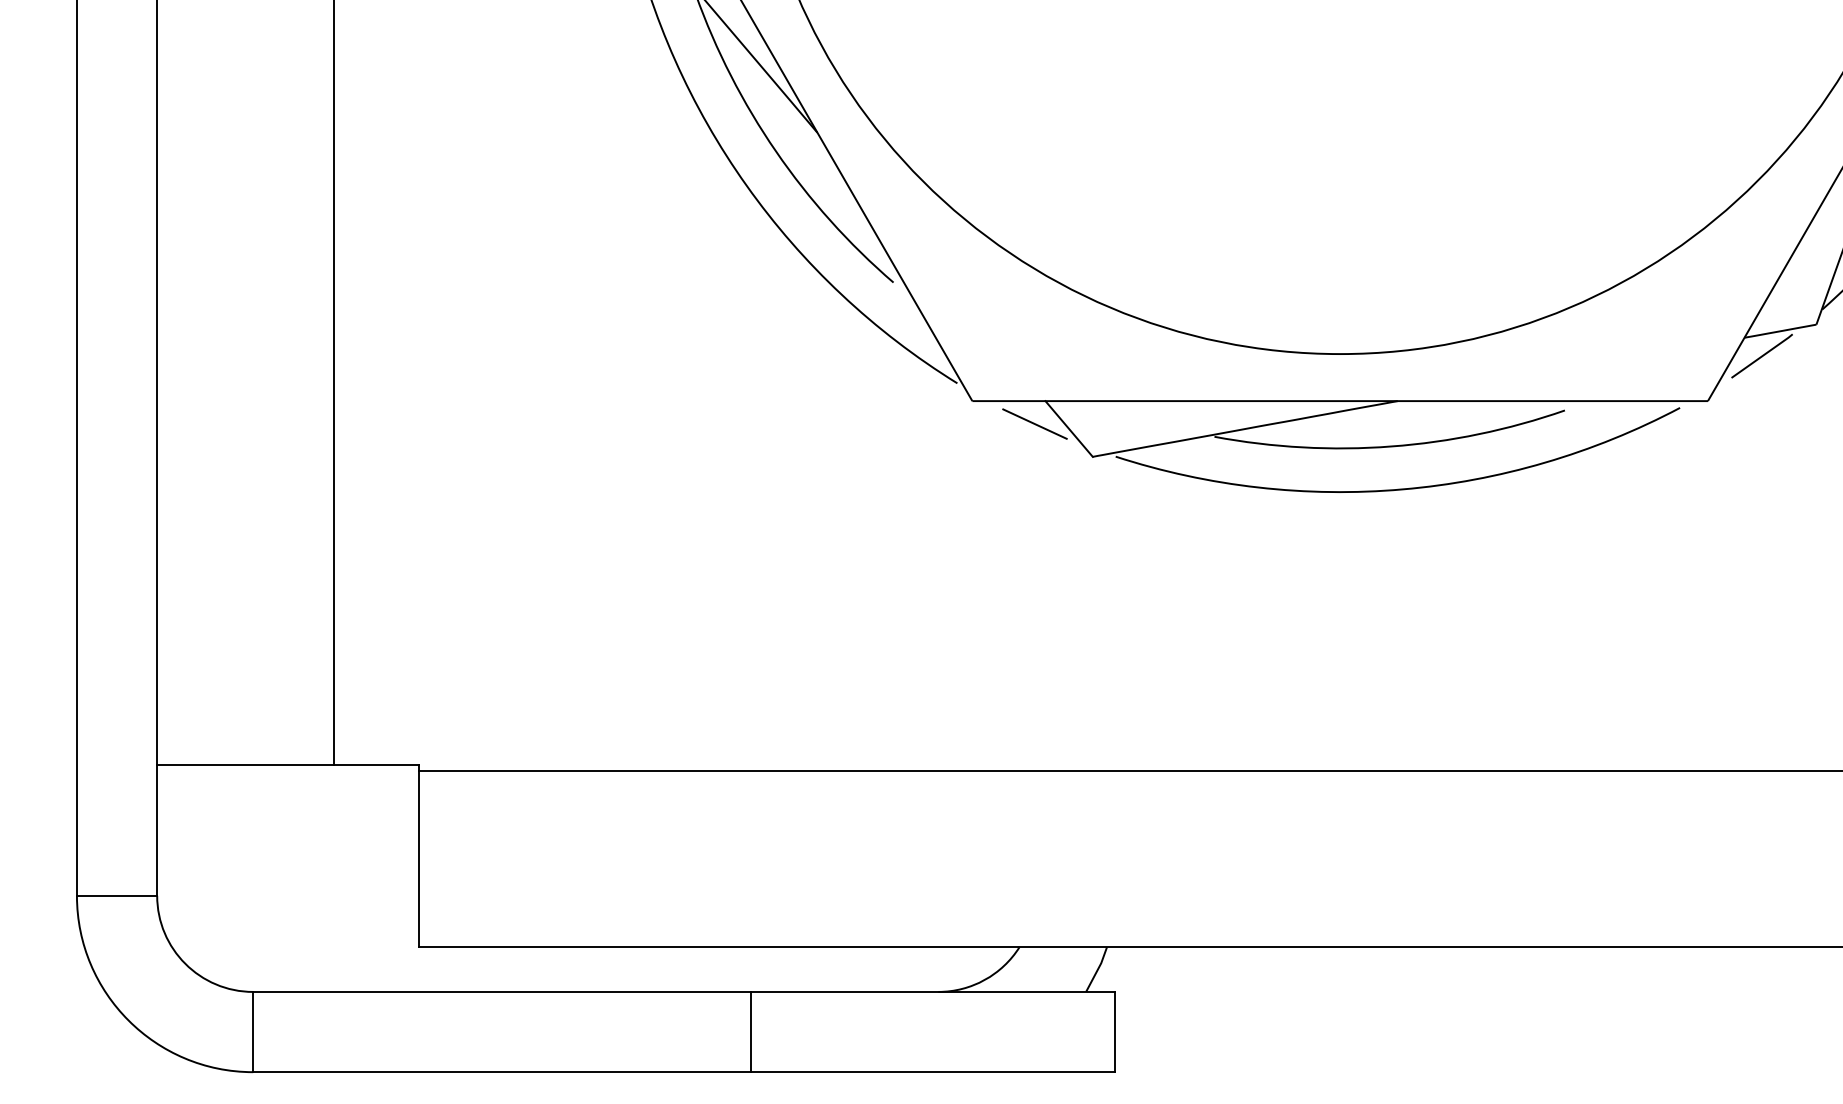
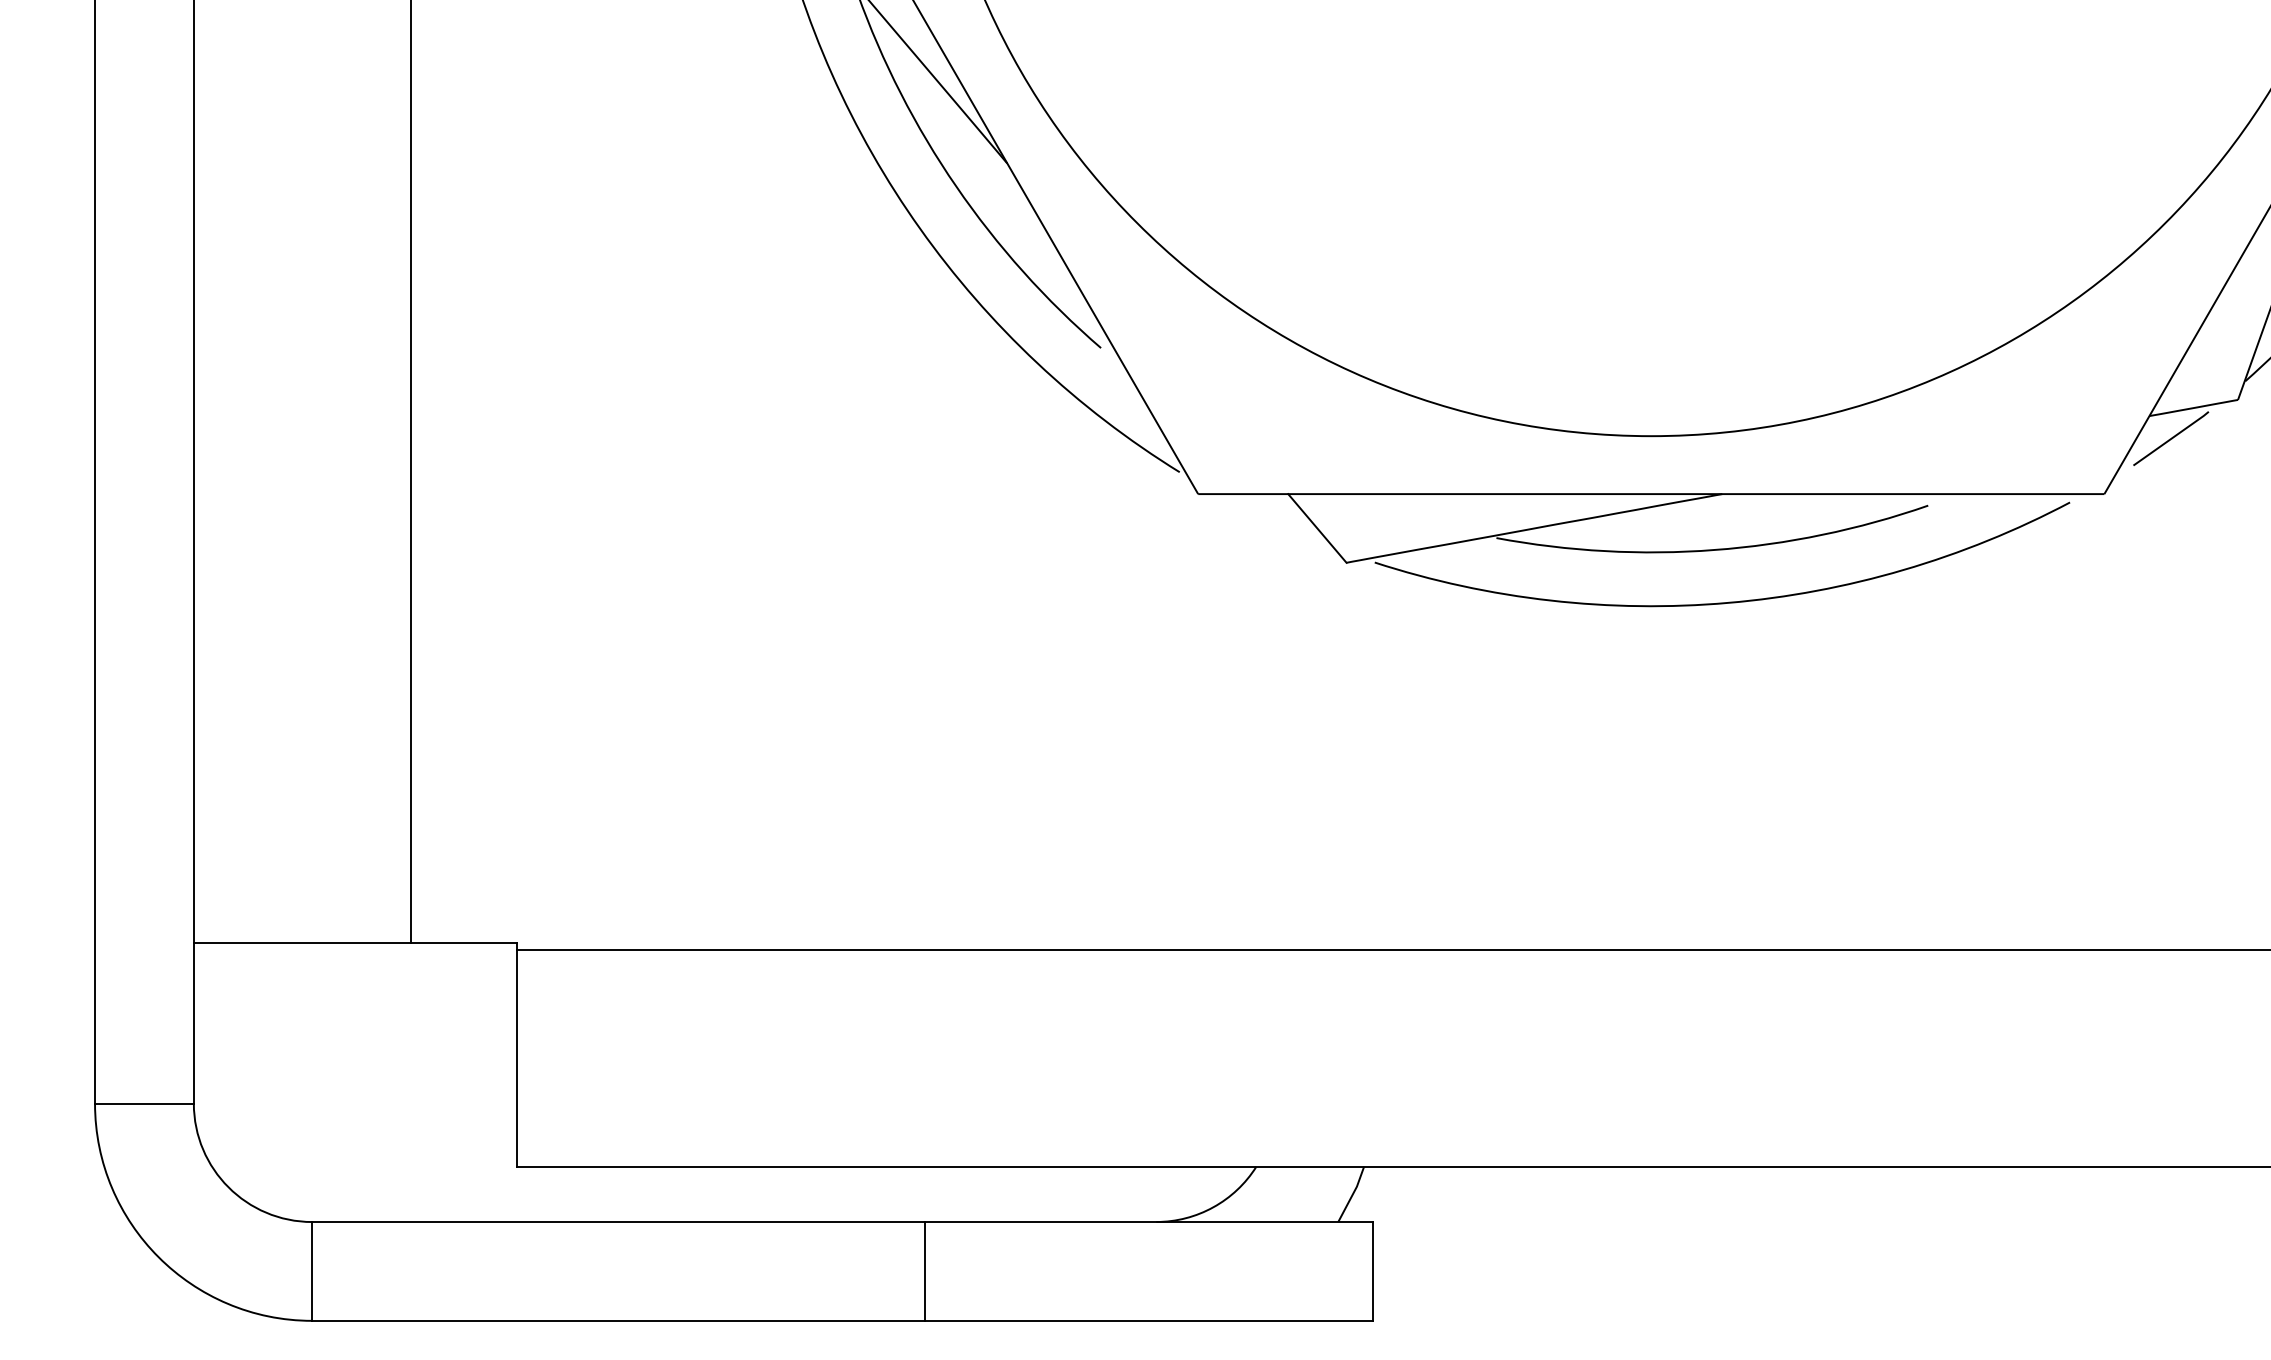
line: (1034, 423) -> (1274, 521), removed

